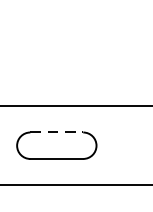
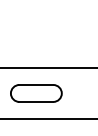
line: (57, 131) -> (36, 84), dashed -> solid

